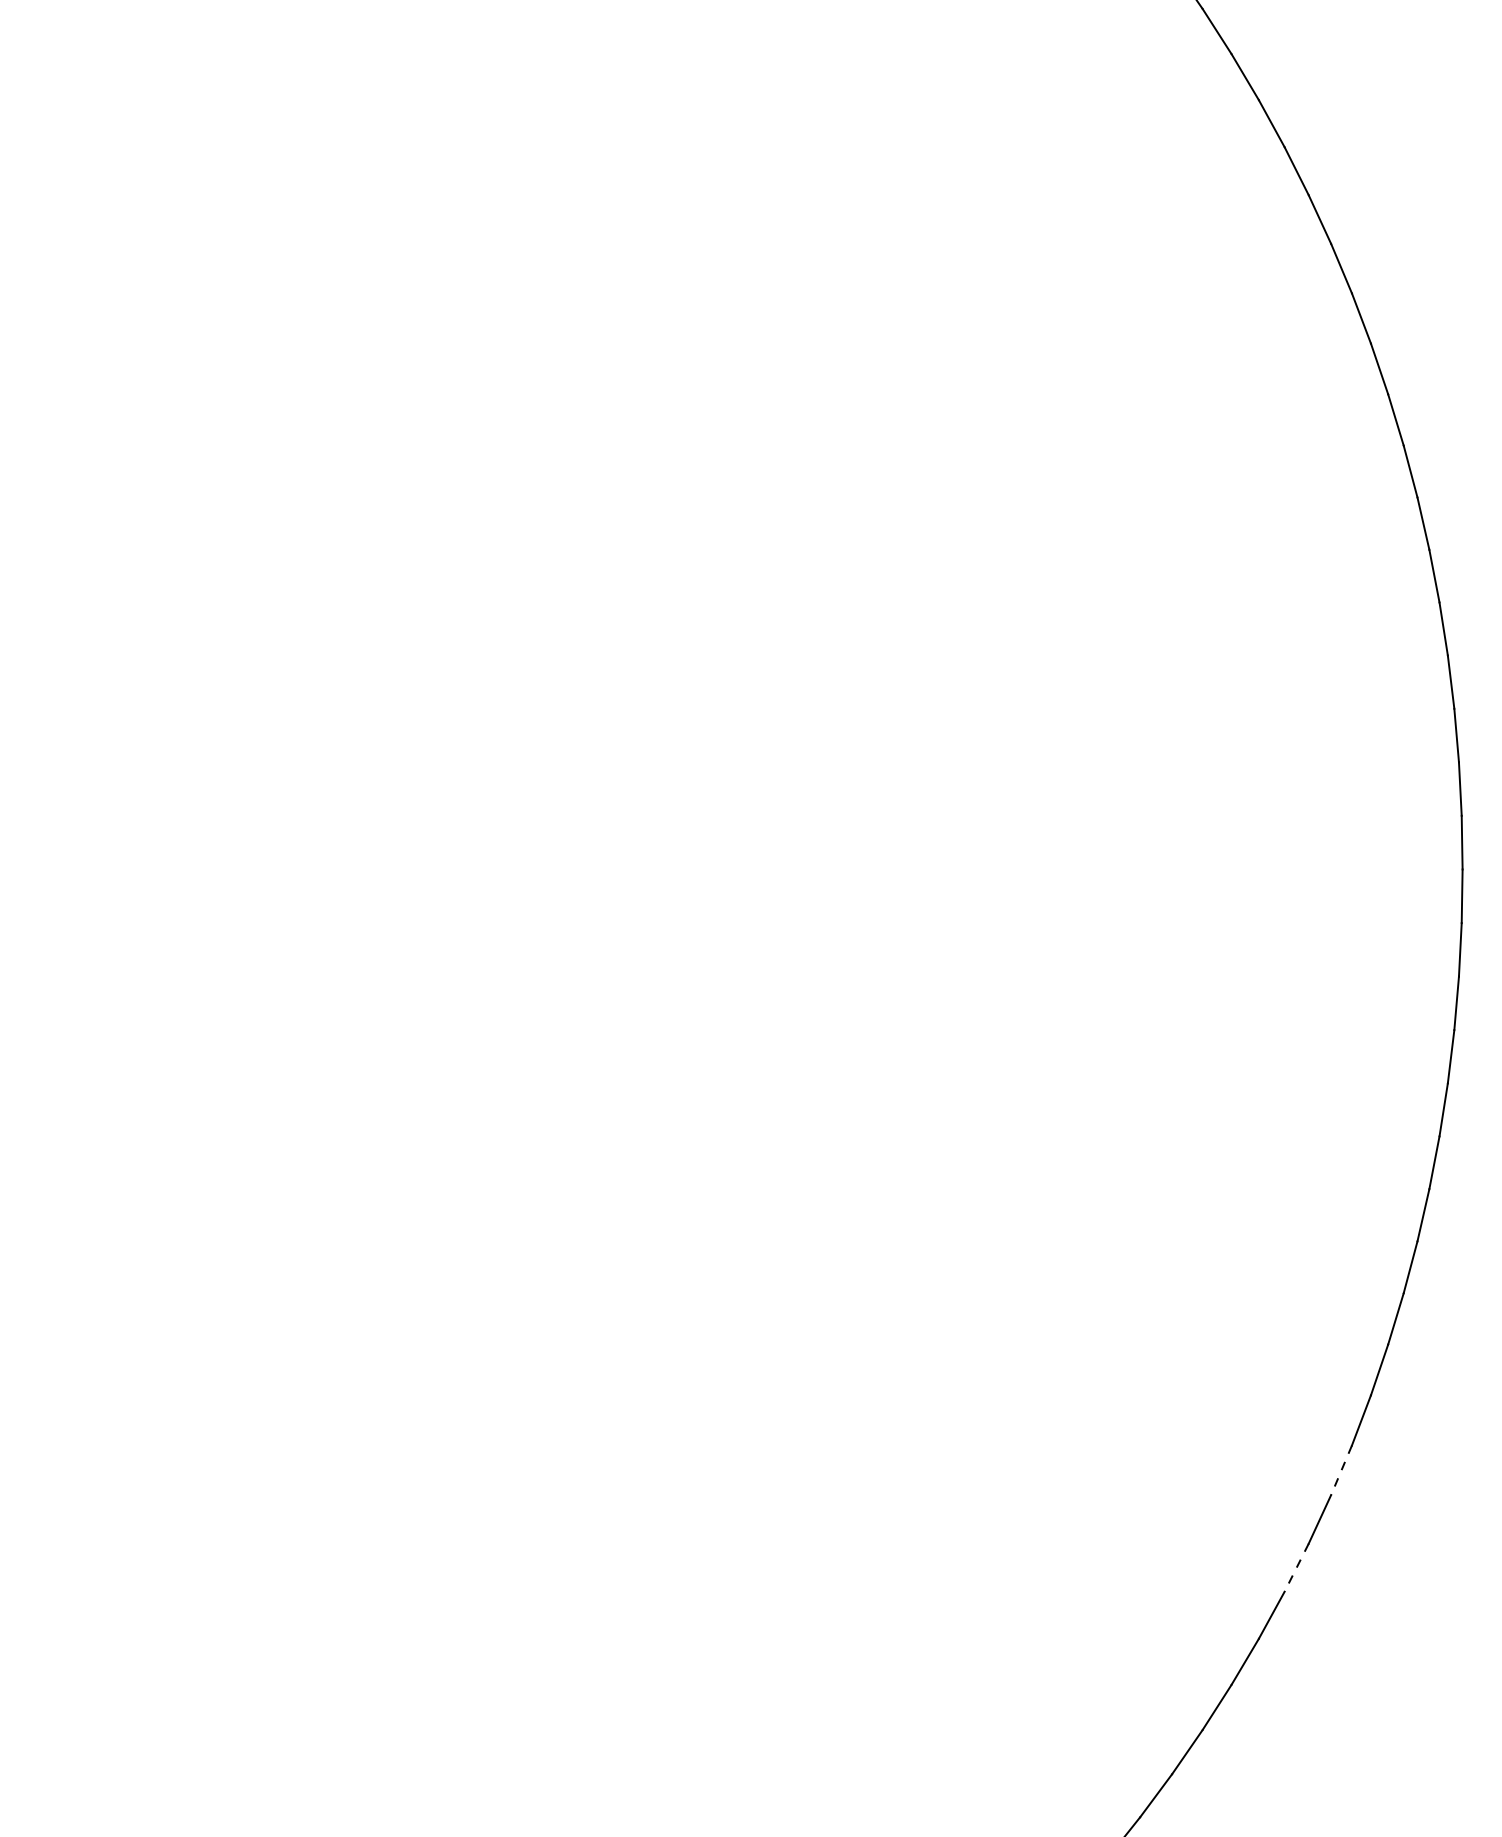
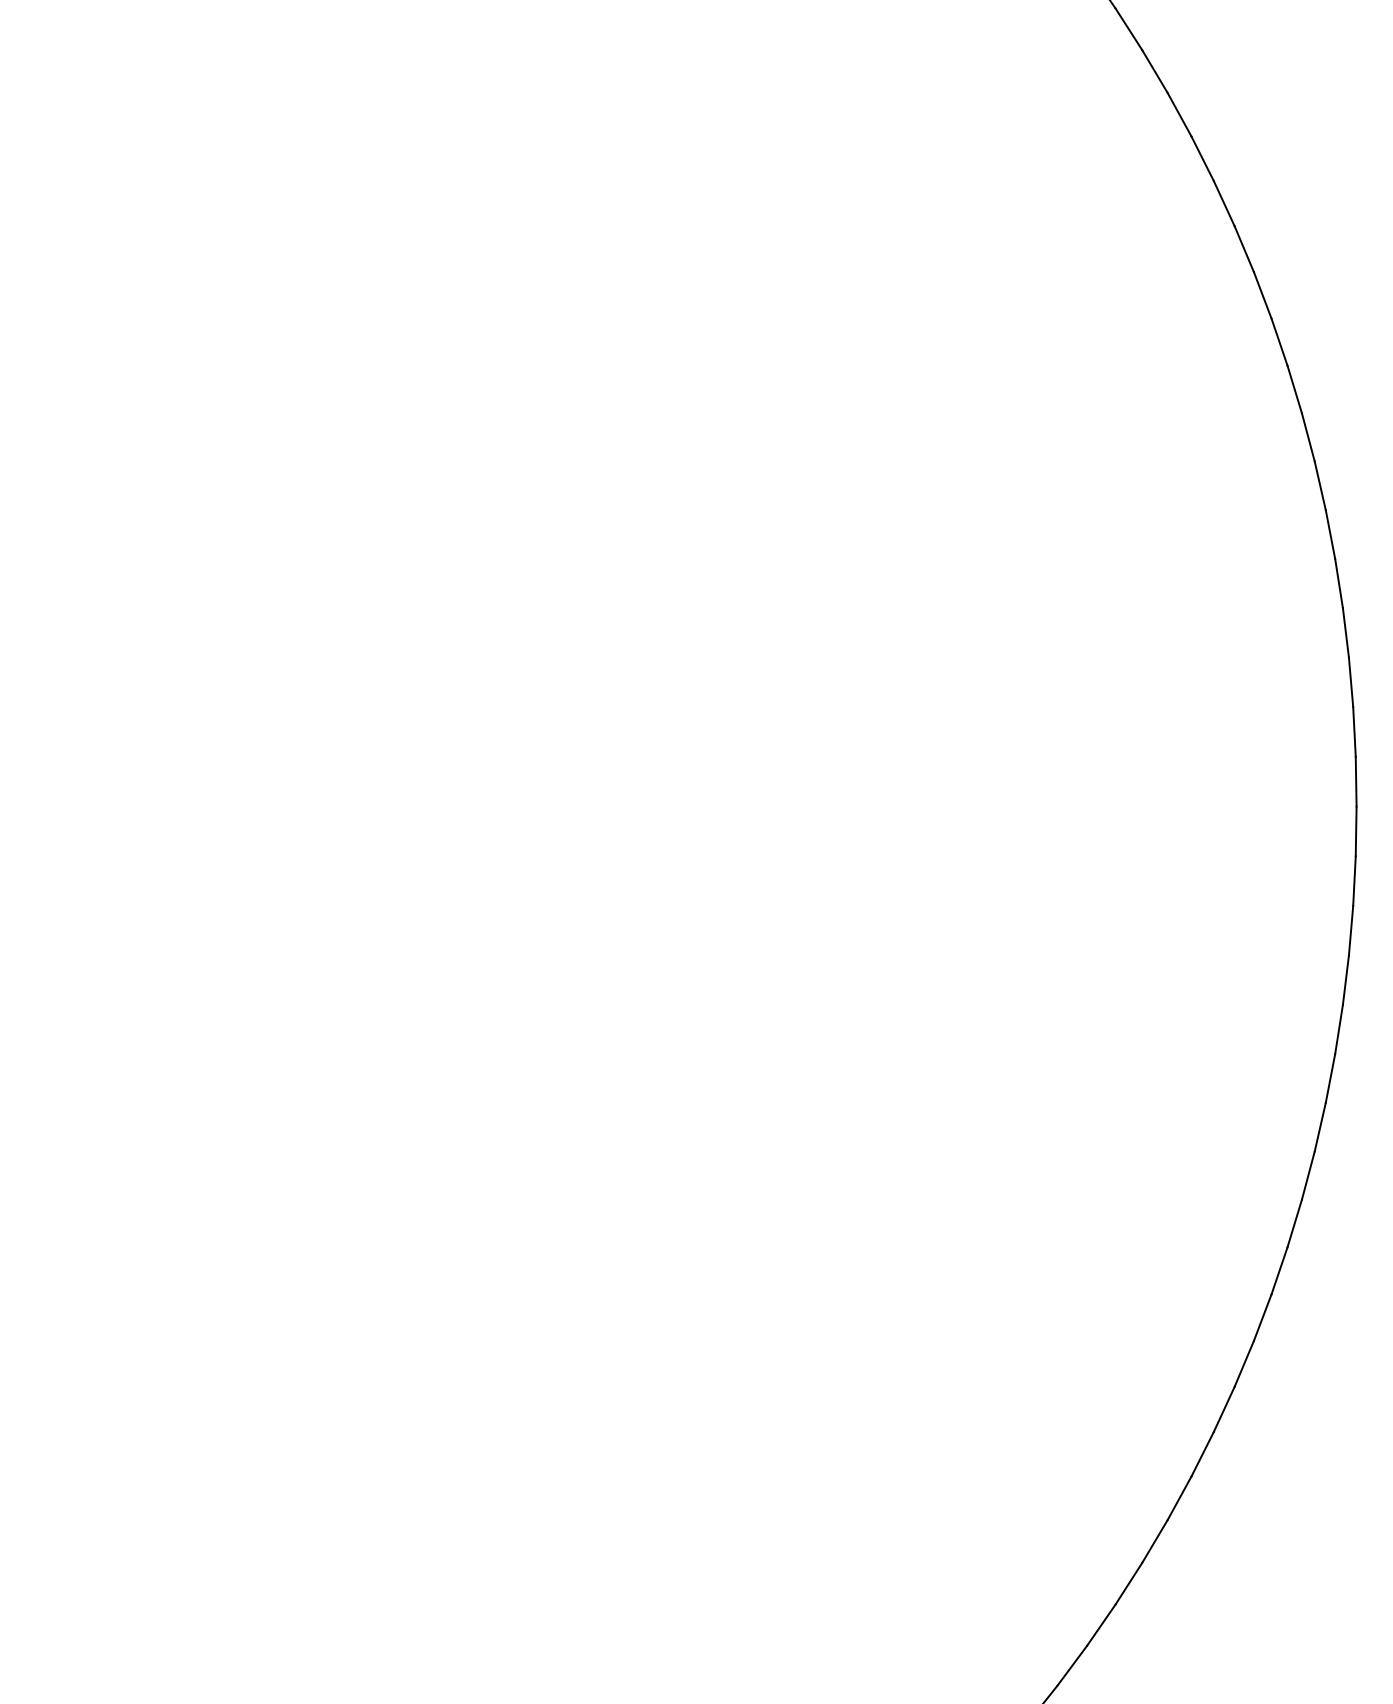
line: (1341, 1470) -> (1244, 1364), dashed -> solid
line: (1296, 1567) -> (1202, 1454), dashed -> solid

